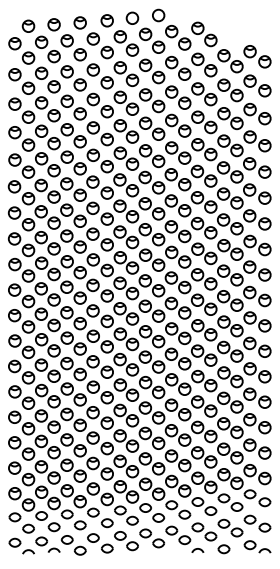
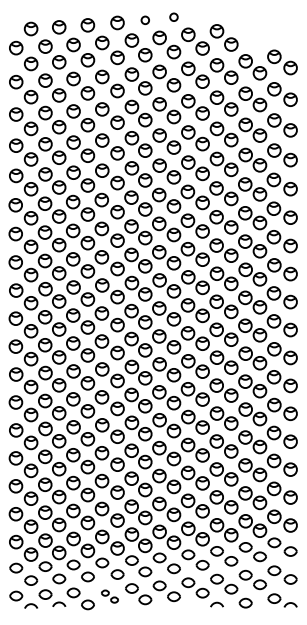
circle: (158, 15) -> (173, 17), size x0.6
circle: (132, 18) -> (145, 20), size x0.6
part: (99, 543) -> (109, 596), size x0.6

